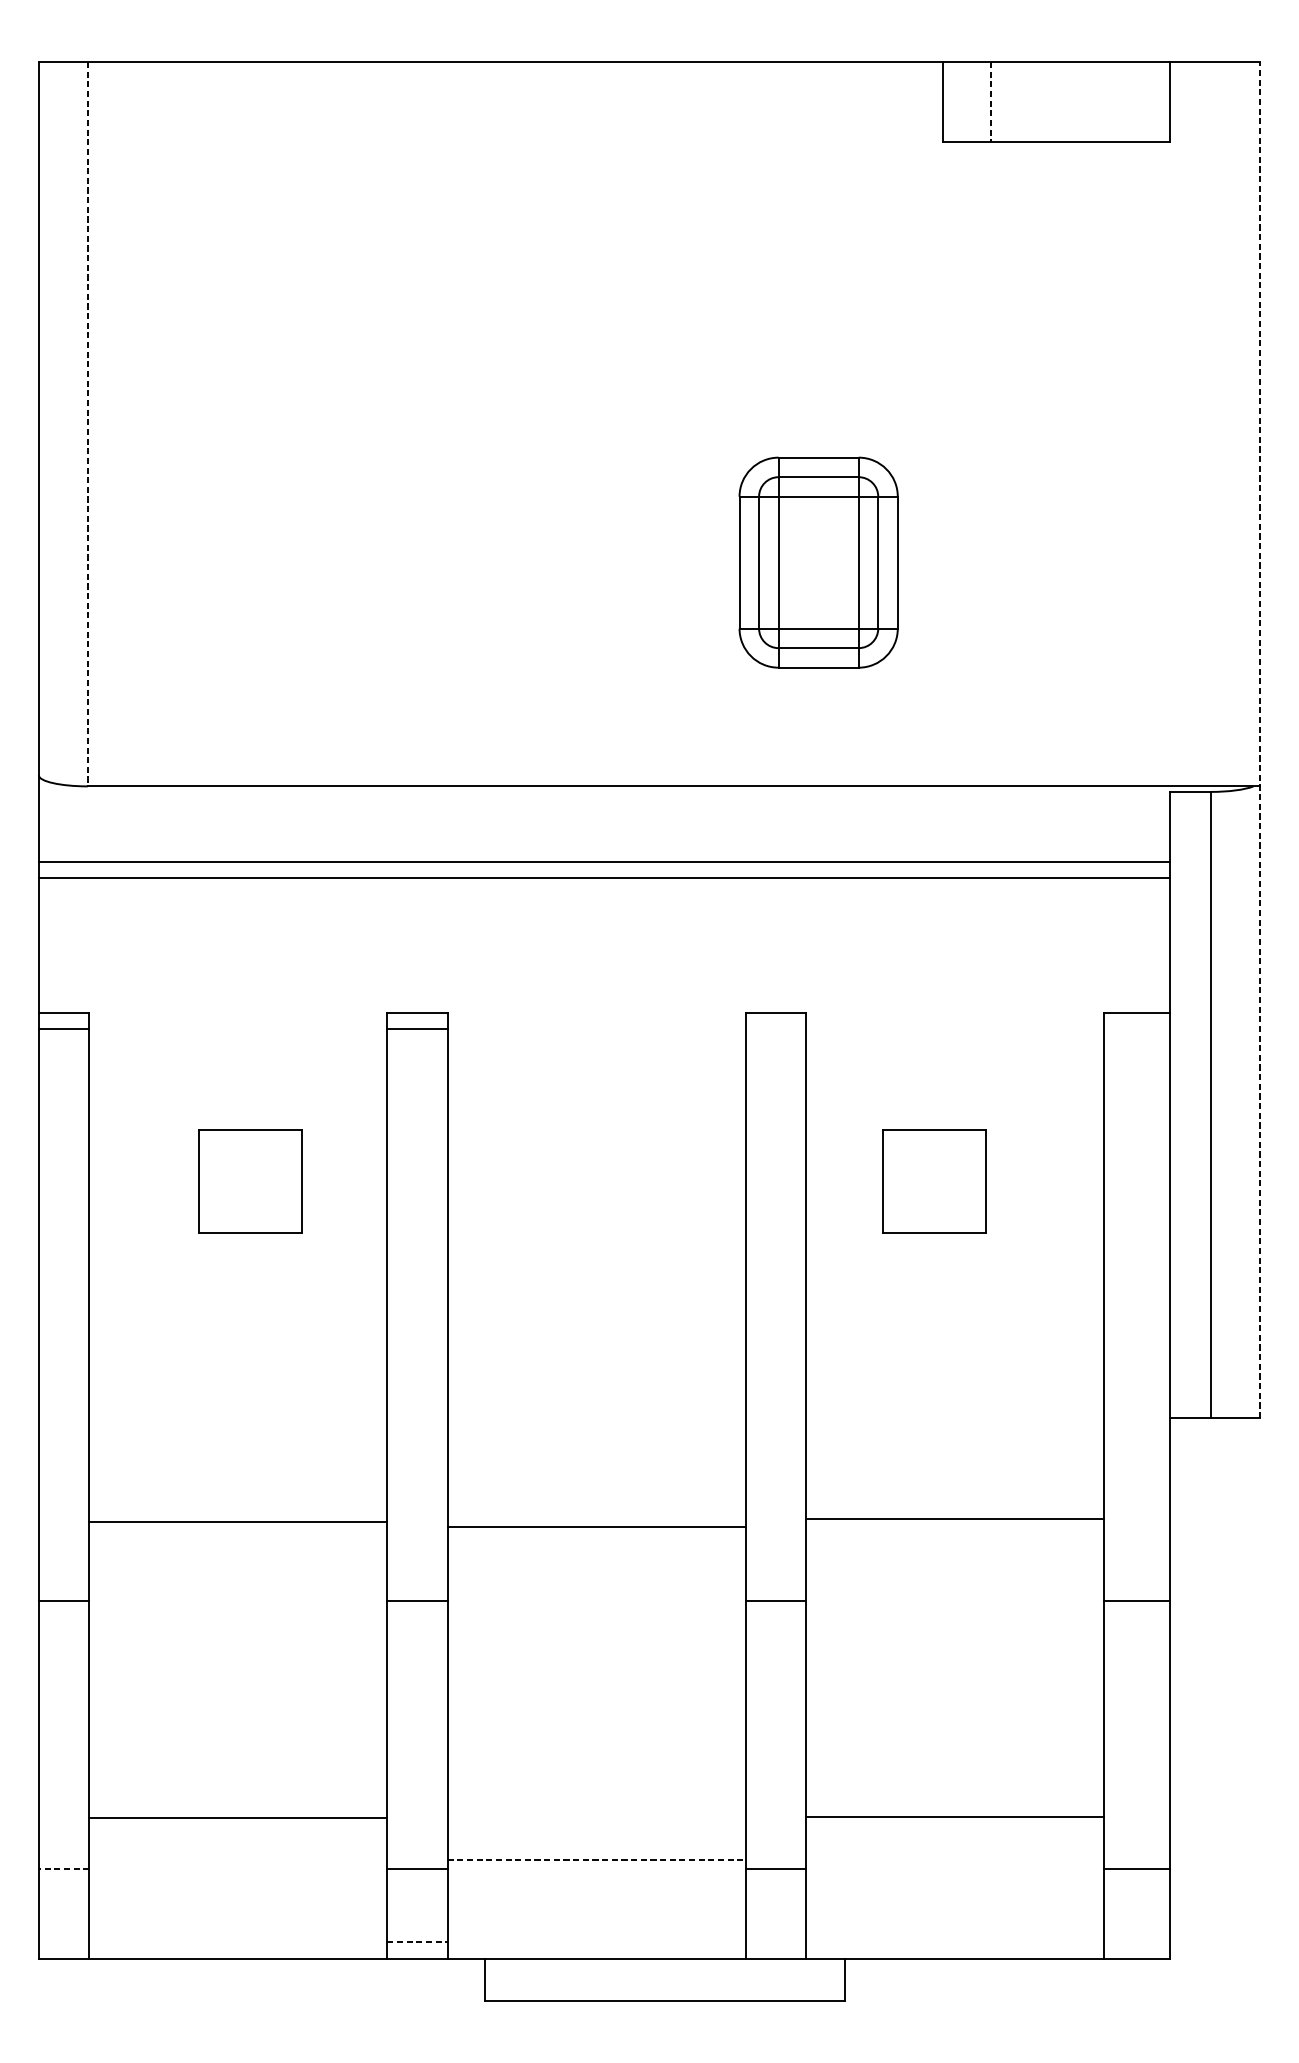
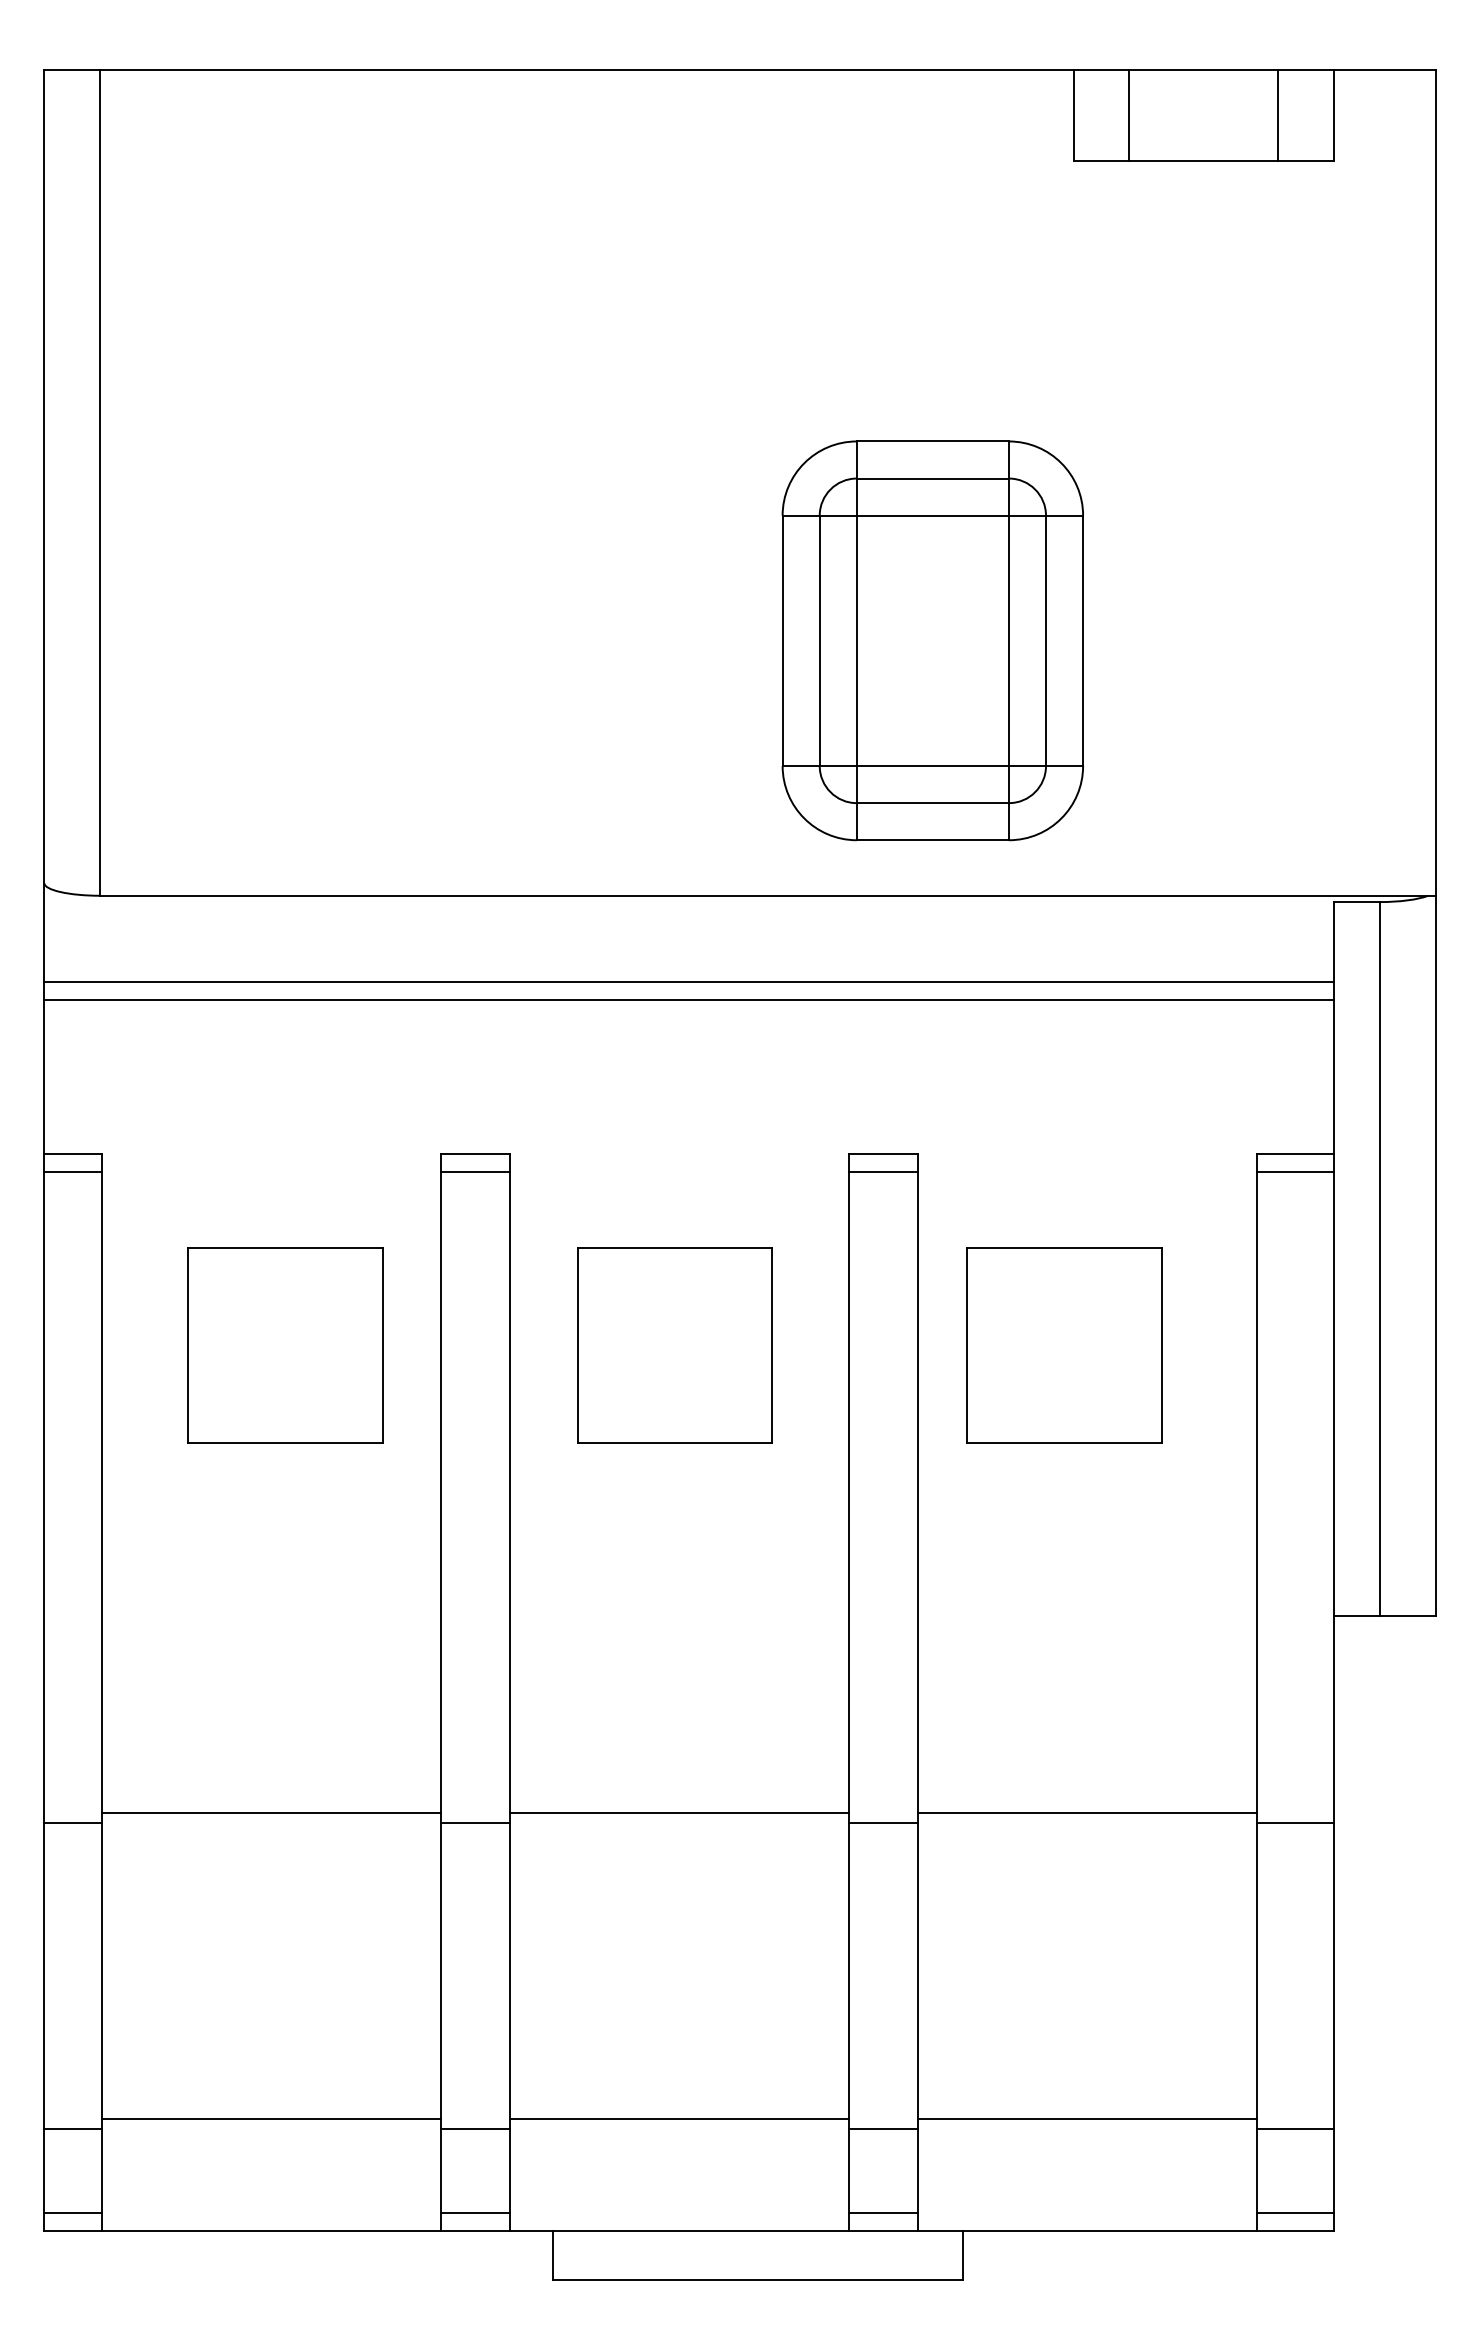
line: (1121, 101) -> (1277, 115), added
line: (991, 102) -> (1129, 116), dashed -> solid
line: (88, 424) -> (100, 483), dashed -> solid
part: (818, 562) -> (932, 640), size x1.67
line: (1260, 740) -> (1435, 843), dashed -> solid
line: (775, 1029) -> (883, 1172), added
line: (1137, 1029) -> (1295, 1172), added
part: (250, 1181) -> (285, 1345), size x1.67
part: (592, 1181) -> (674, 1345), added
part: (934, 1181) -> (1064, 1345), size x1.67
line: (954, 1518) -> (1087, 1812), moved
line: (238, 1521) -> (271, 1812), moved
line: (596, 1527) -> (679, 1812), moved
line: (954, 1816) -> (1087, 2118), moved
line: (238, 1817) -> (271, 2118), moved
line: (596, 1859) -> (679, 2118), dashed -> solid
line: (64, 1869) -> (73, 2129), dashed -> solid
line: (63, 1942) -> (72, 2212), added
line: (418, 1942) -> (476, 2212), dashed -> solid
line: (775, 1942) -> (883, 2212), added
line: (1137, 1942) -> (1295, 2212), added

